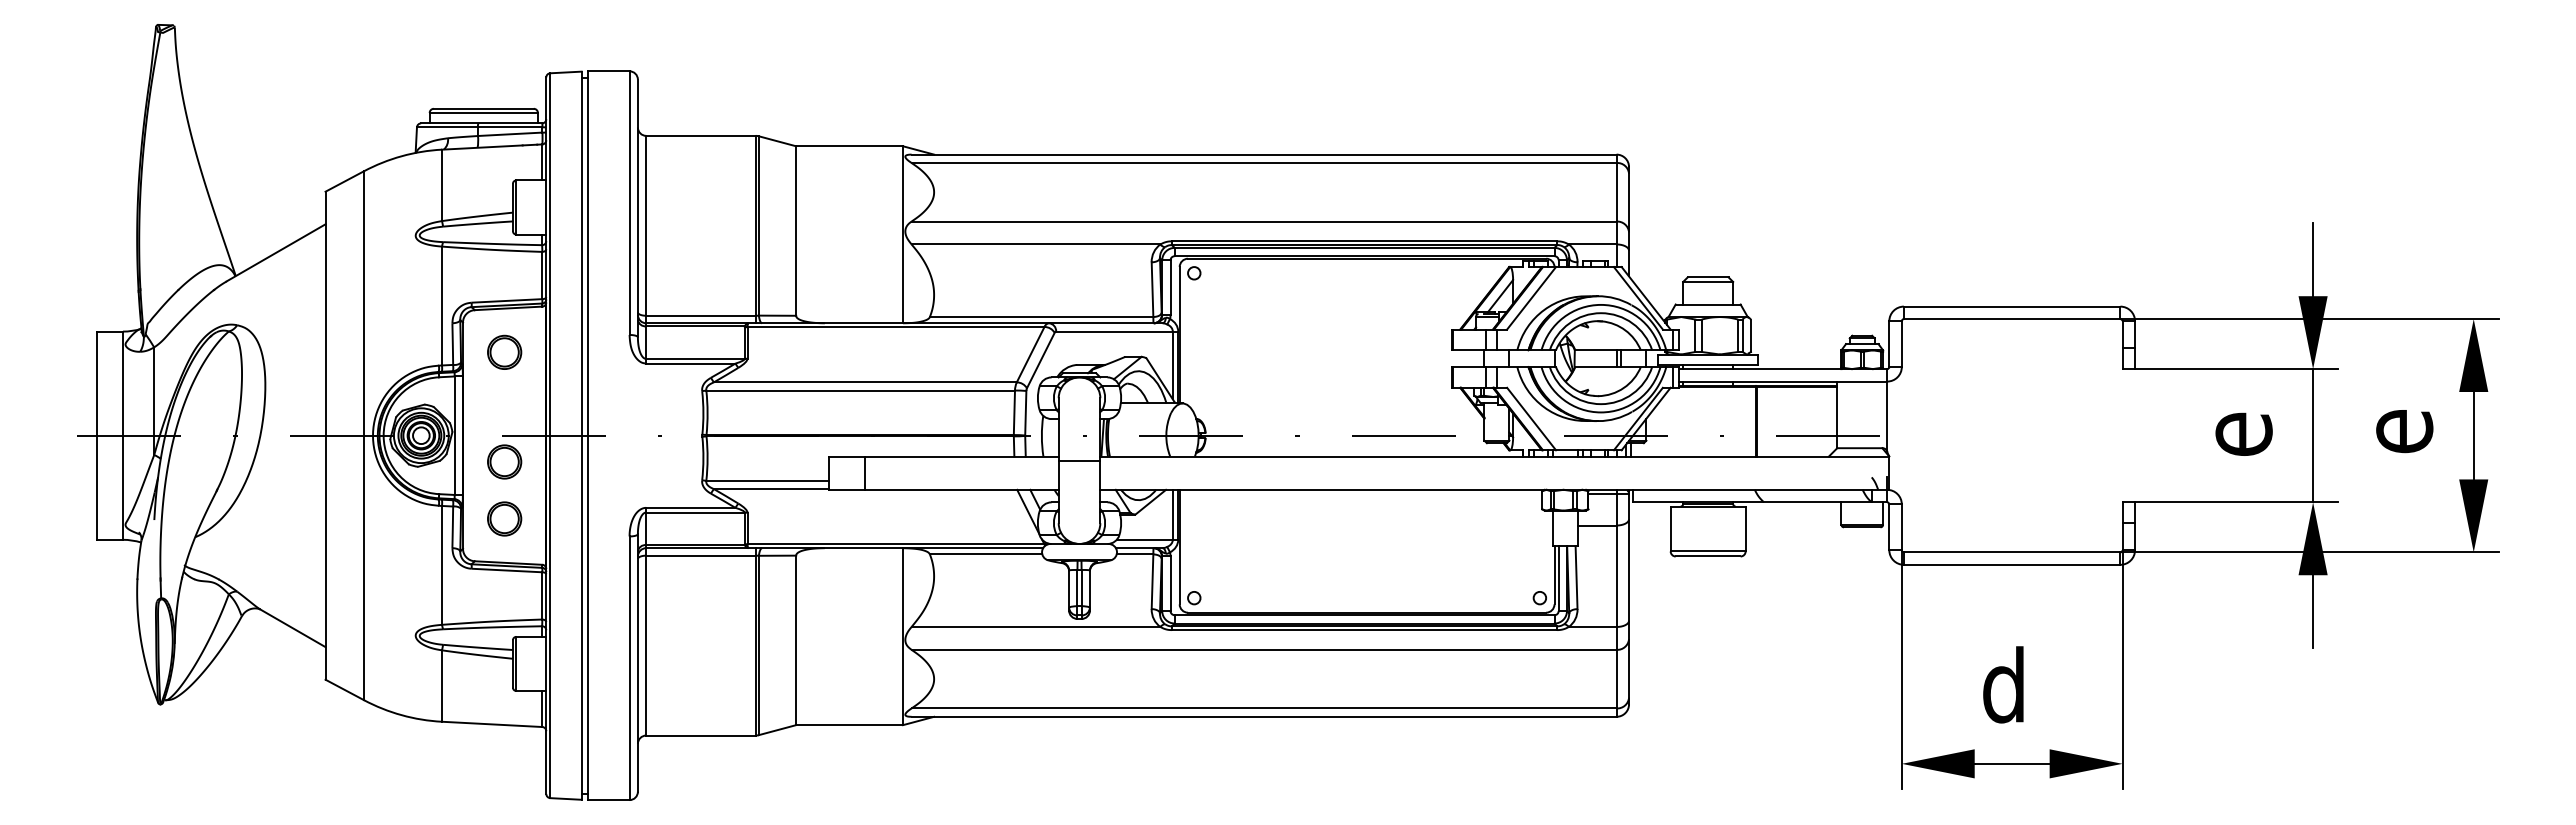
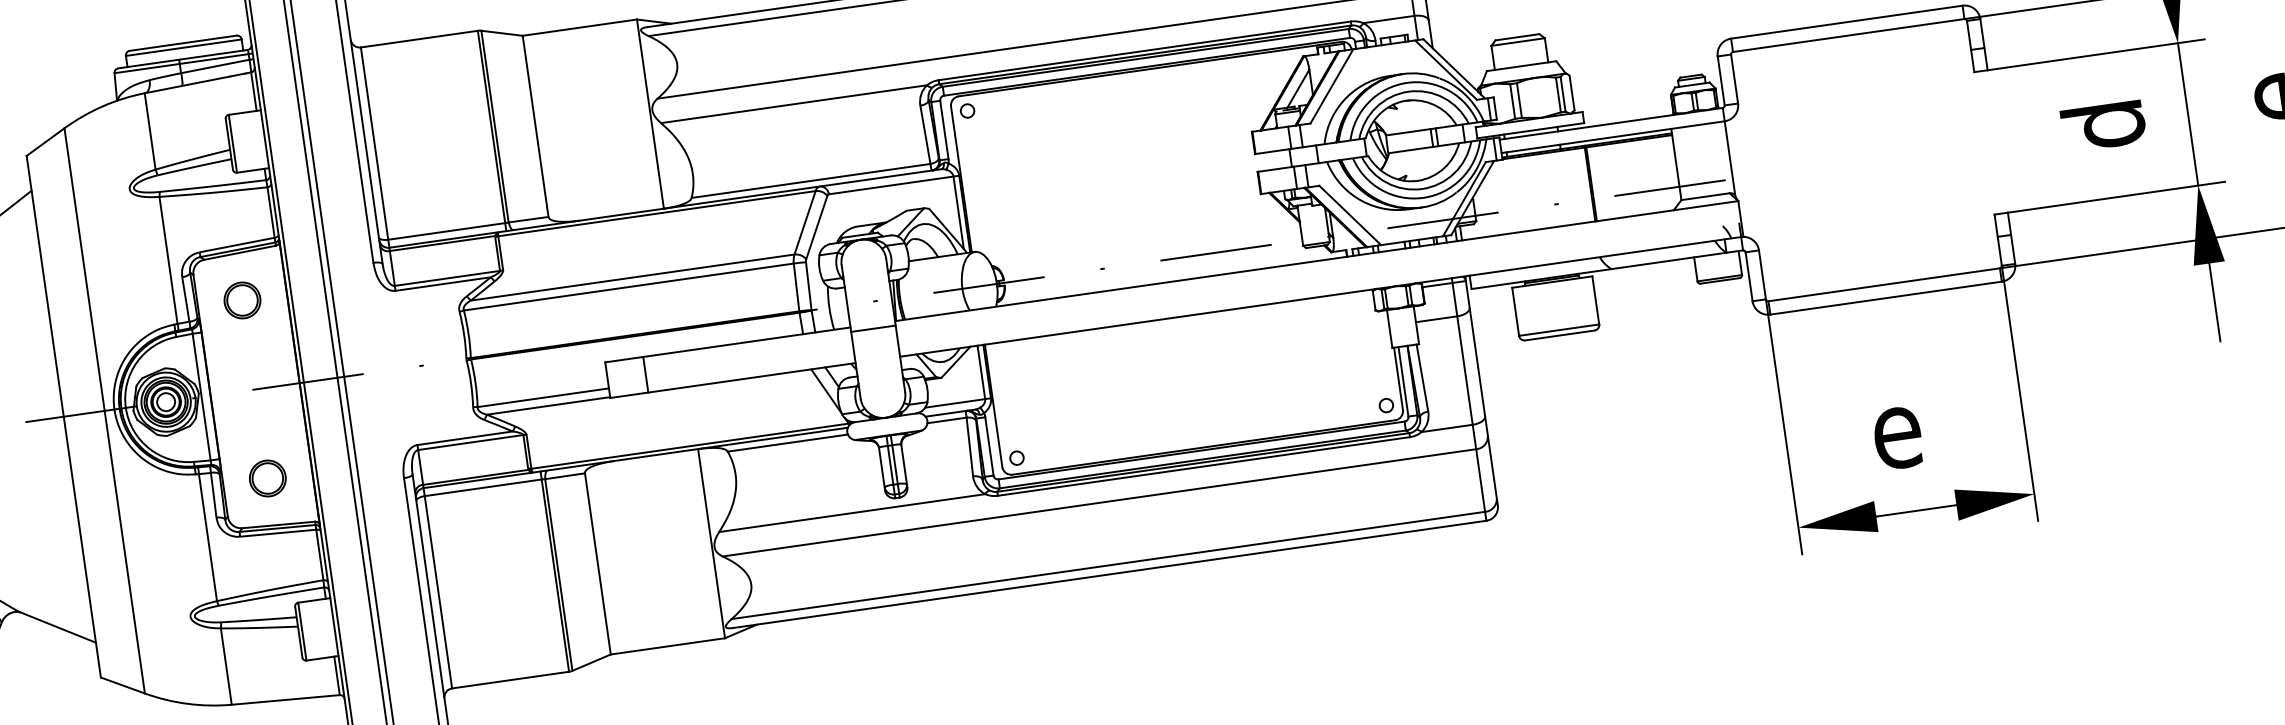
text: (2233, 434) -> (2102, 125), e -> d
part: (504, 461) -> (258, 417), removed
text: (2004, 684) -> (1896, 427), d -> e

